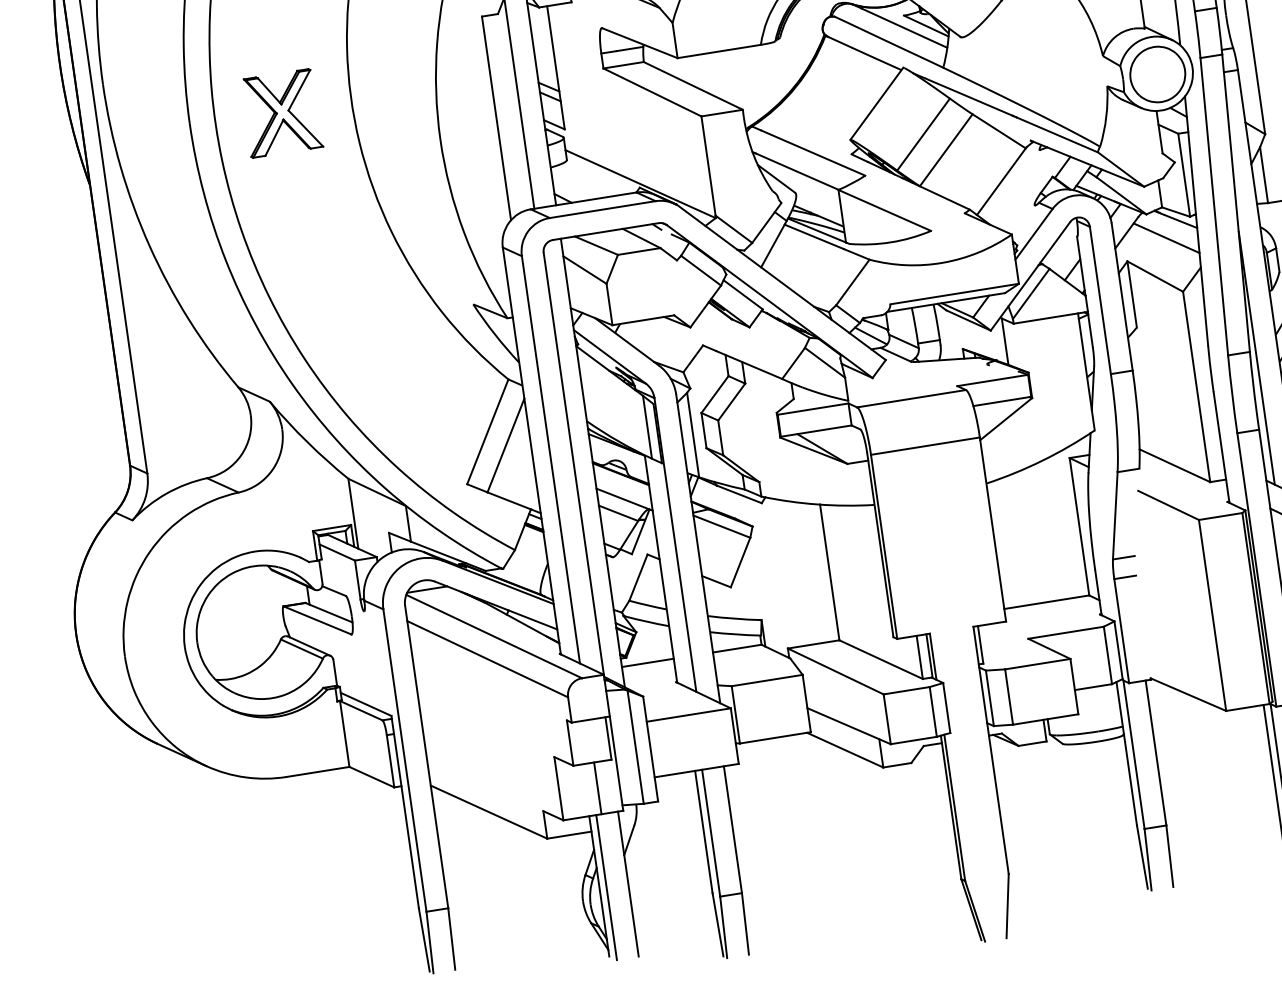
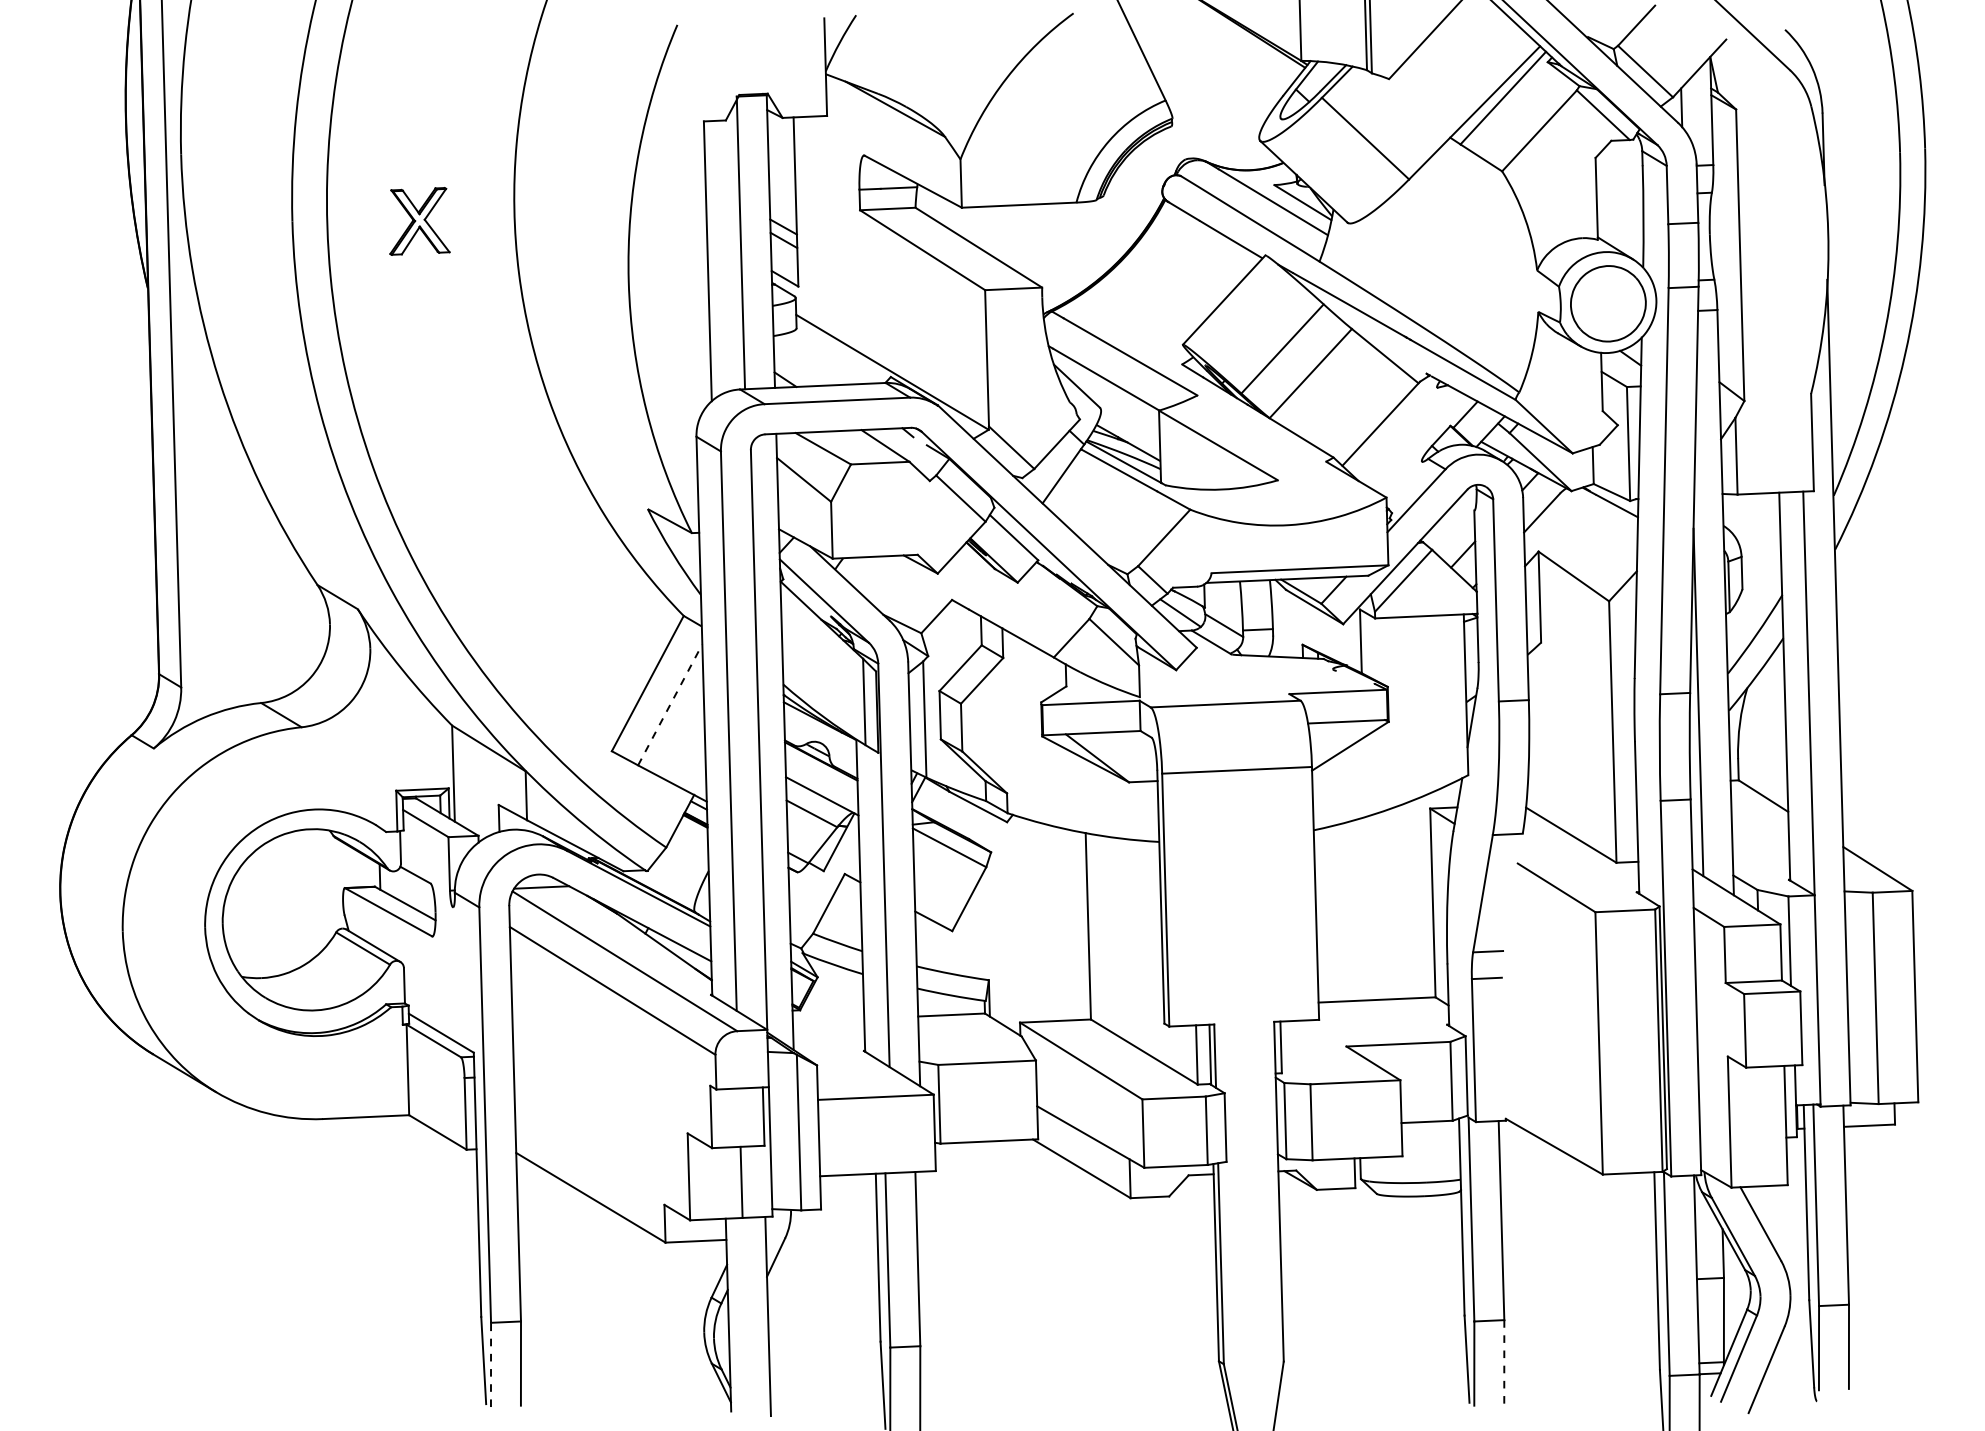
part: (282, 113) -> (419, 221), size x0.6
line: (1166, 238) -> (1594, 526), removed
line: (506, 445) -> (670, 704), solid -> dashed
line: (647, 662) -> (828, 1020), removed
line: (1170, 856) -> (1504, 1362), solid -> dashed
line: (606, 887) -> (738, 1317), removed
line: (430, 942) -> (491, 1364), solid -> dashed

